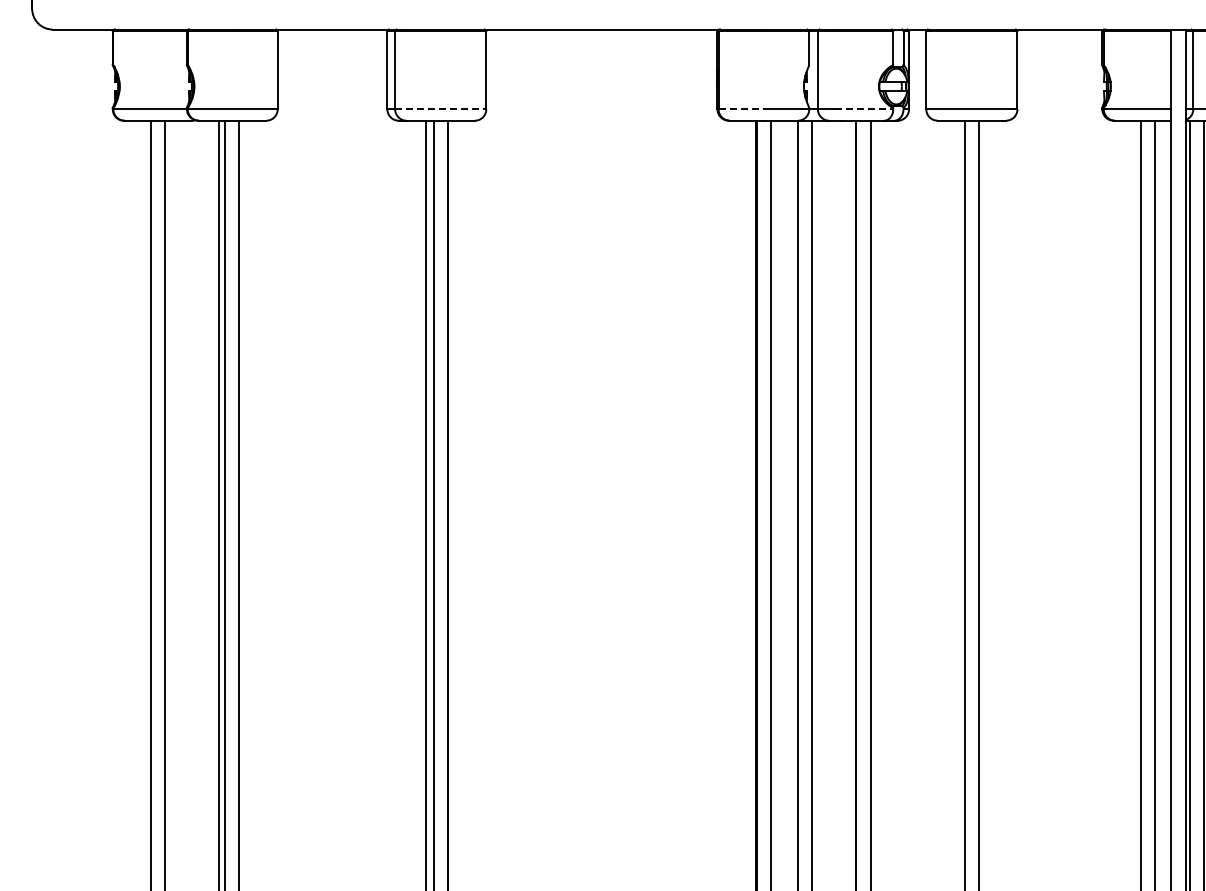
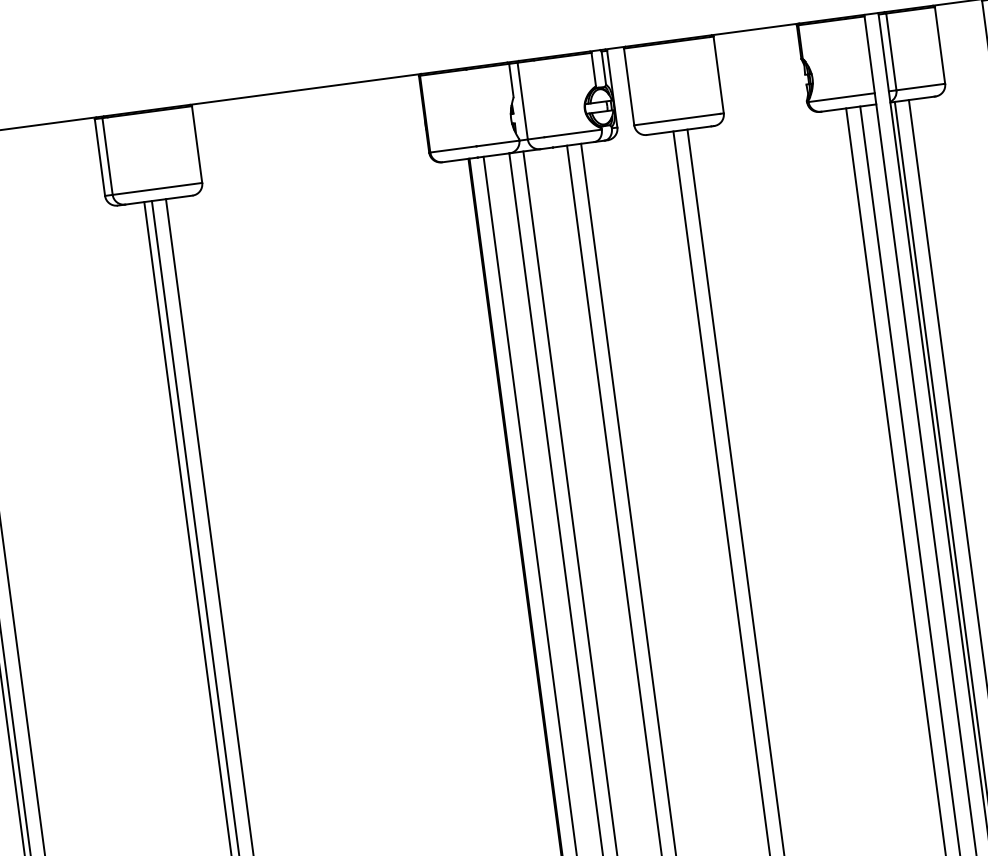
line: (440, 109) -> (157, 189), dashed -> solid
line: (742, 109) -> (453, 149), dashed -> solid
line: (864, 109) -> (573, 133), dashed -> solid

